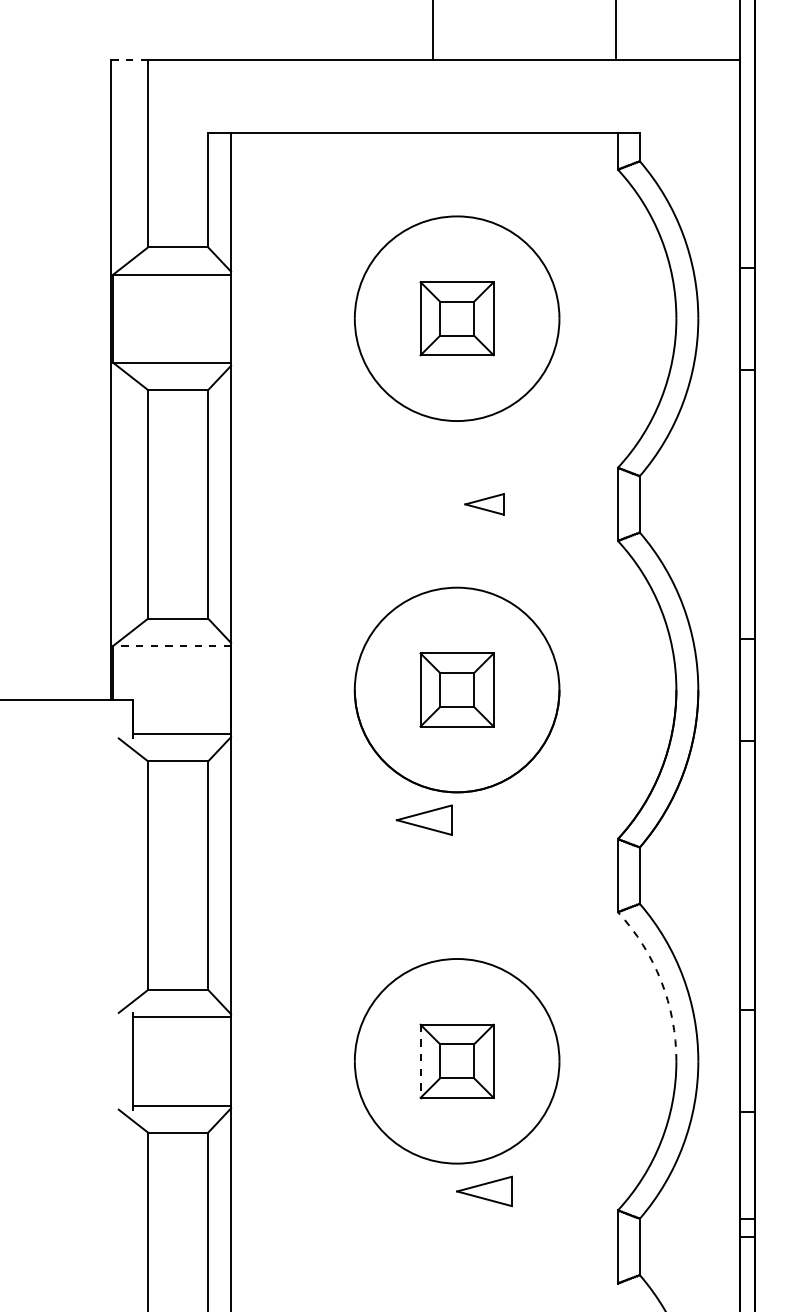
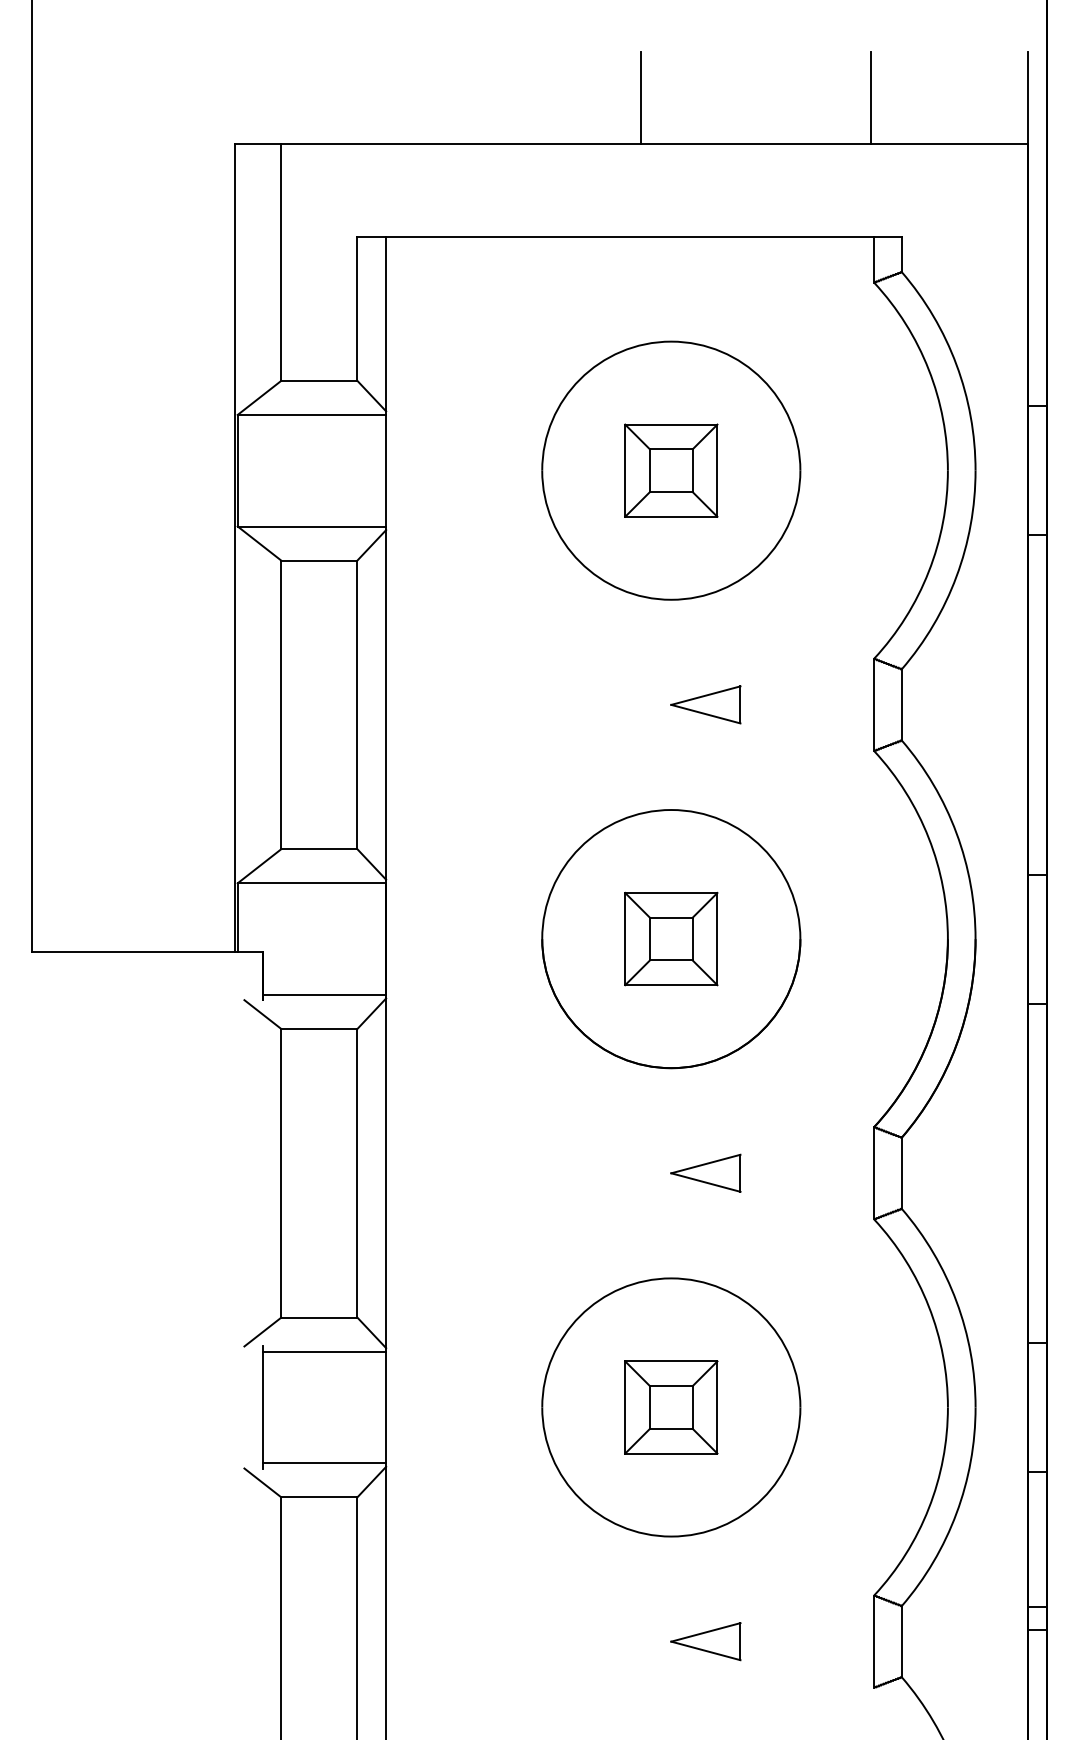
line: (129, 60) -> (257, 144), dashed -> solid
part: (484, 504) -> (705, 704), size x1.43
line: (171, 645) -> (311, 883), dashed -> solid
part: (423, 819) -> (705, 1172), moved
arc: (661, 981) -> (928, 1306), dashed -> solid
line: (420, 1061) -> (625, 1407), dashed -> solid
part: (484, 1191) -> (705, 1641), moved

